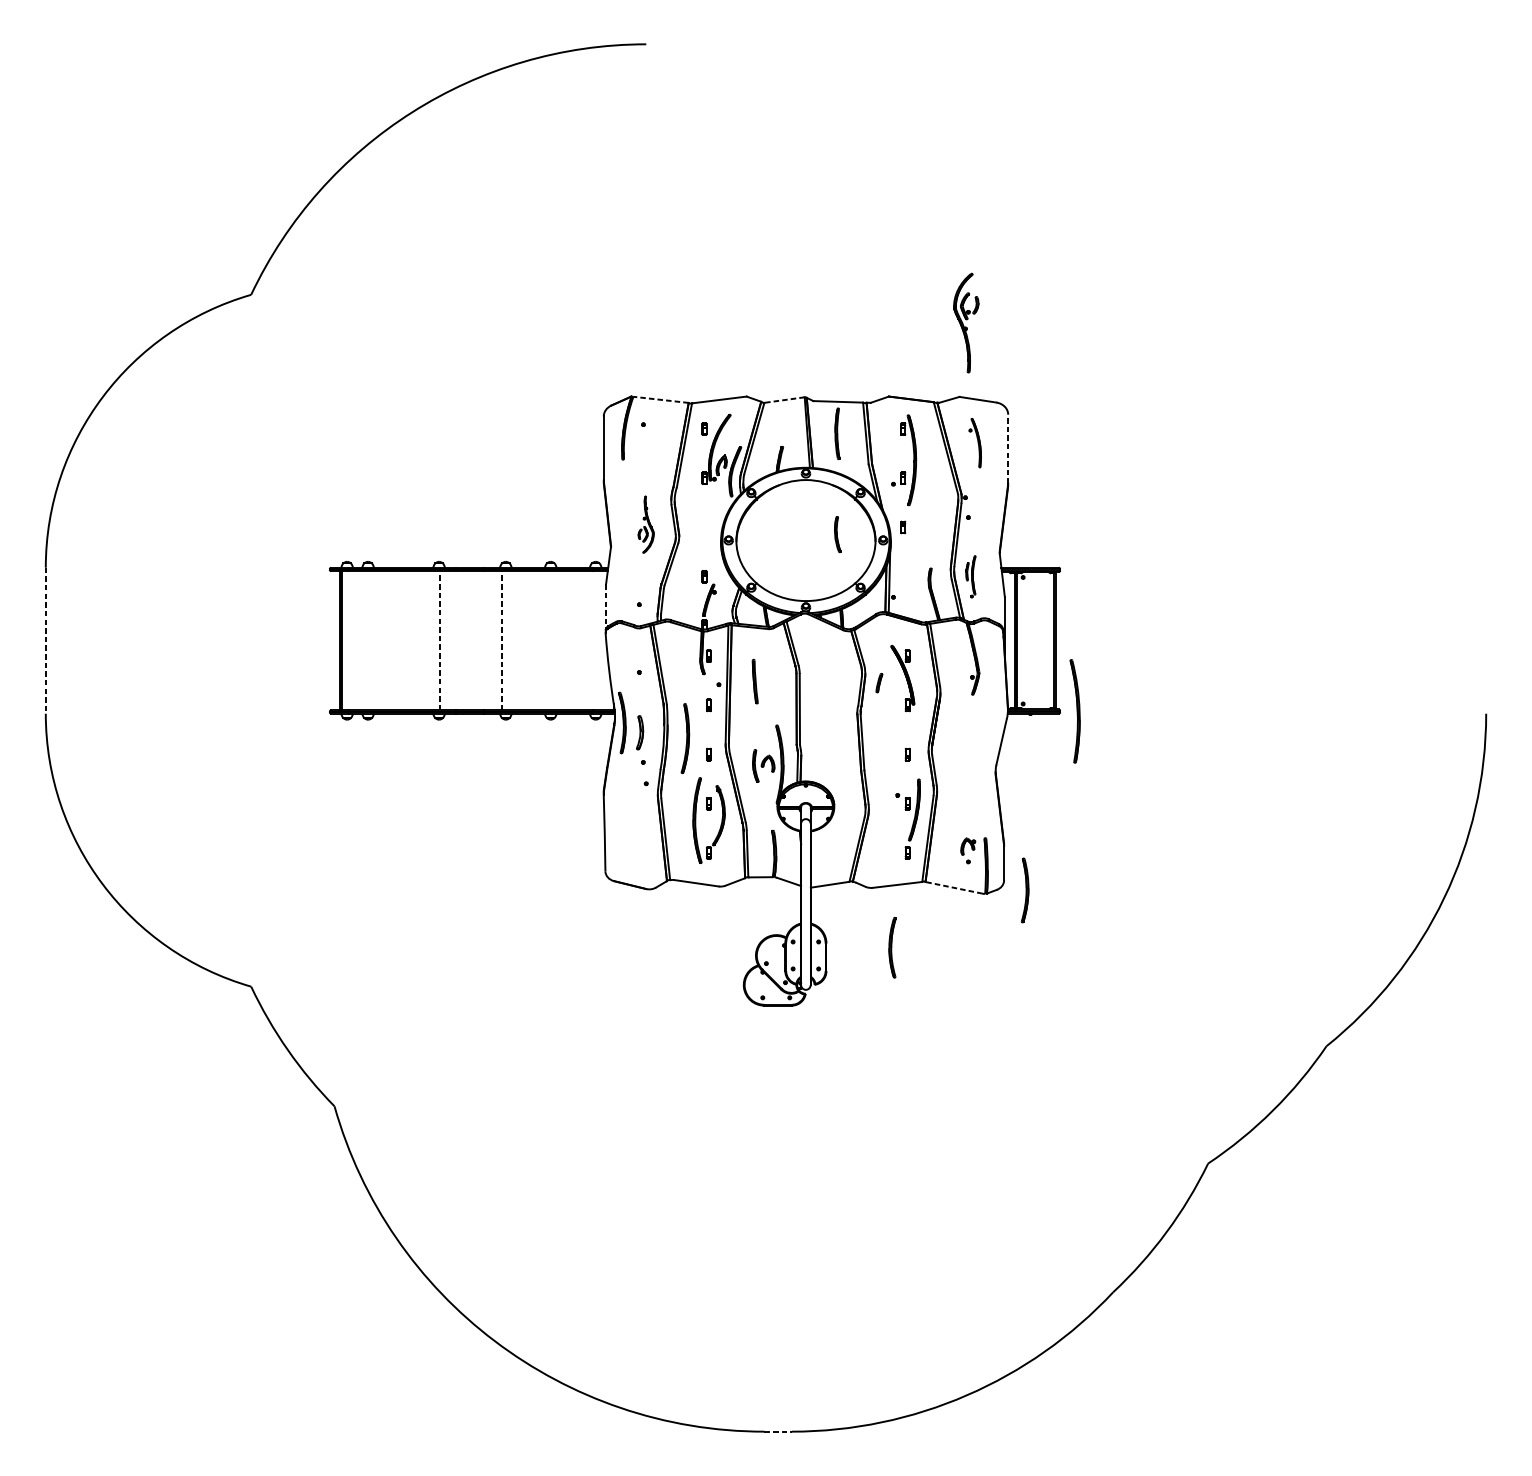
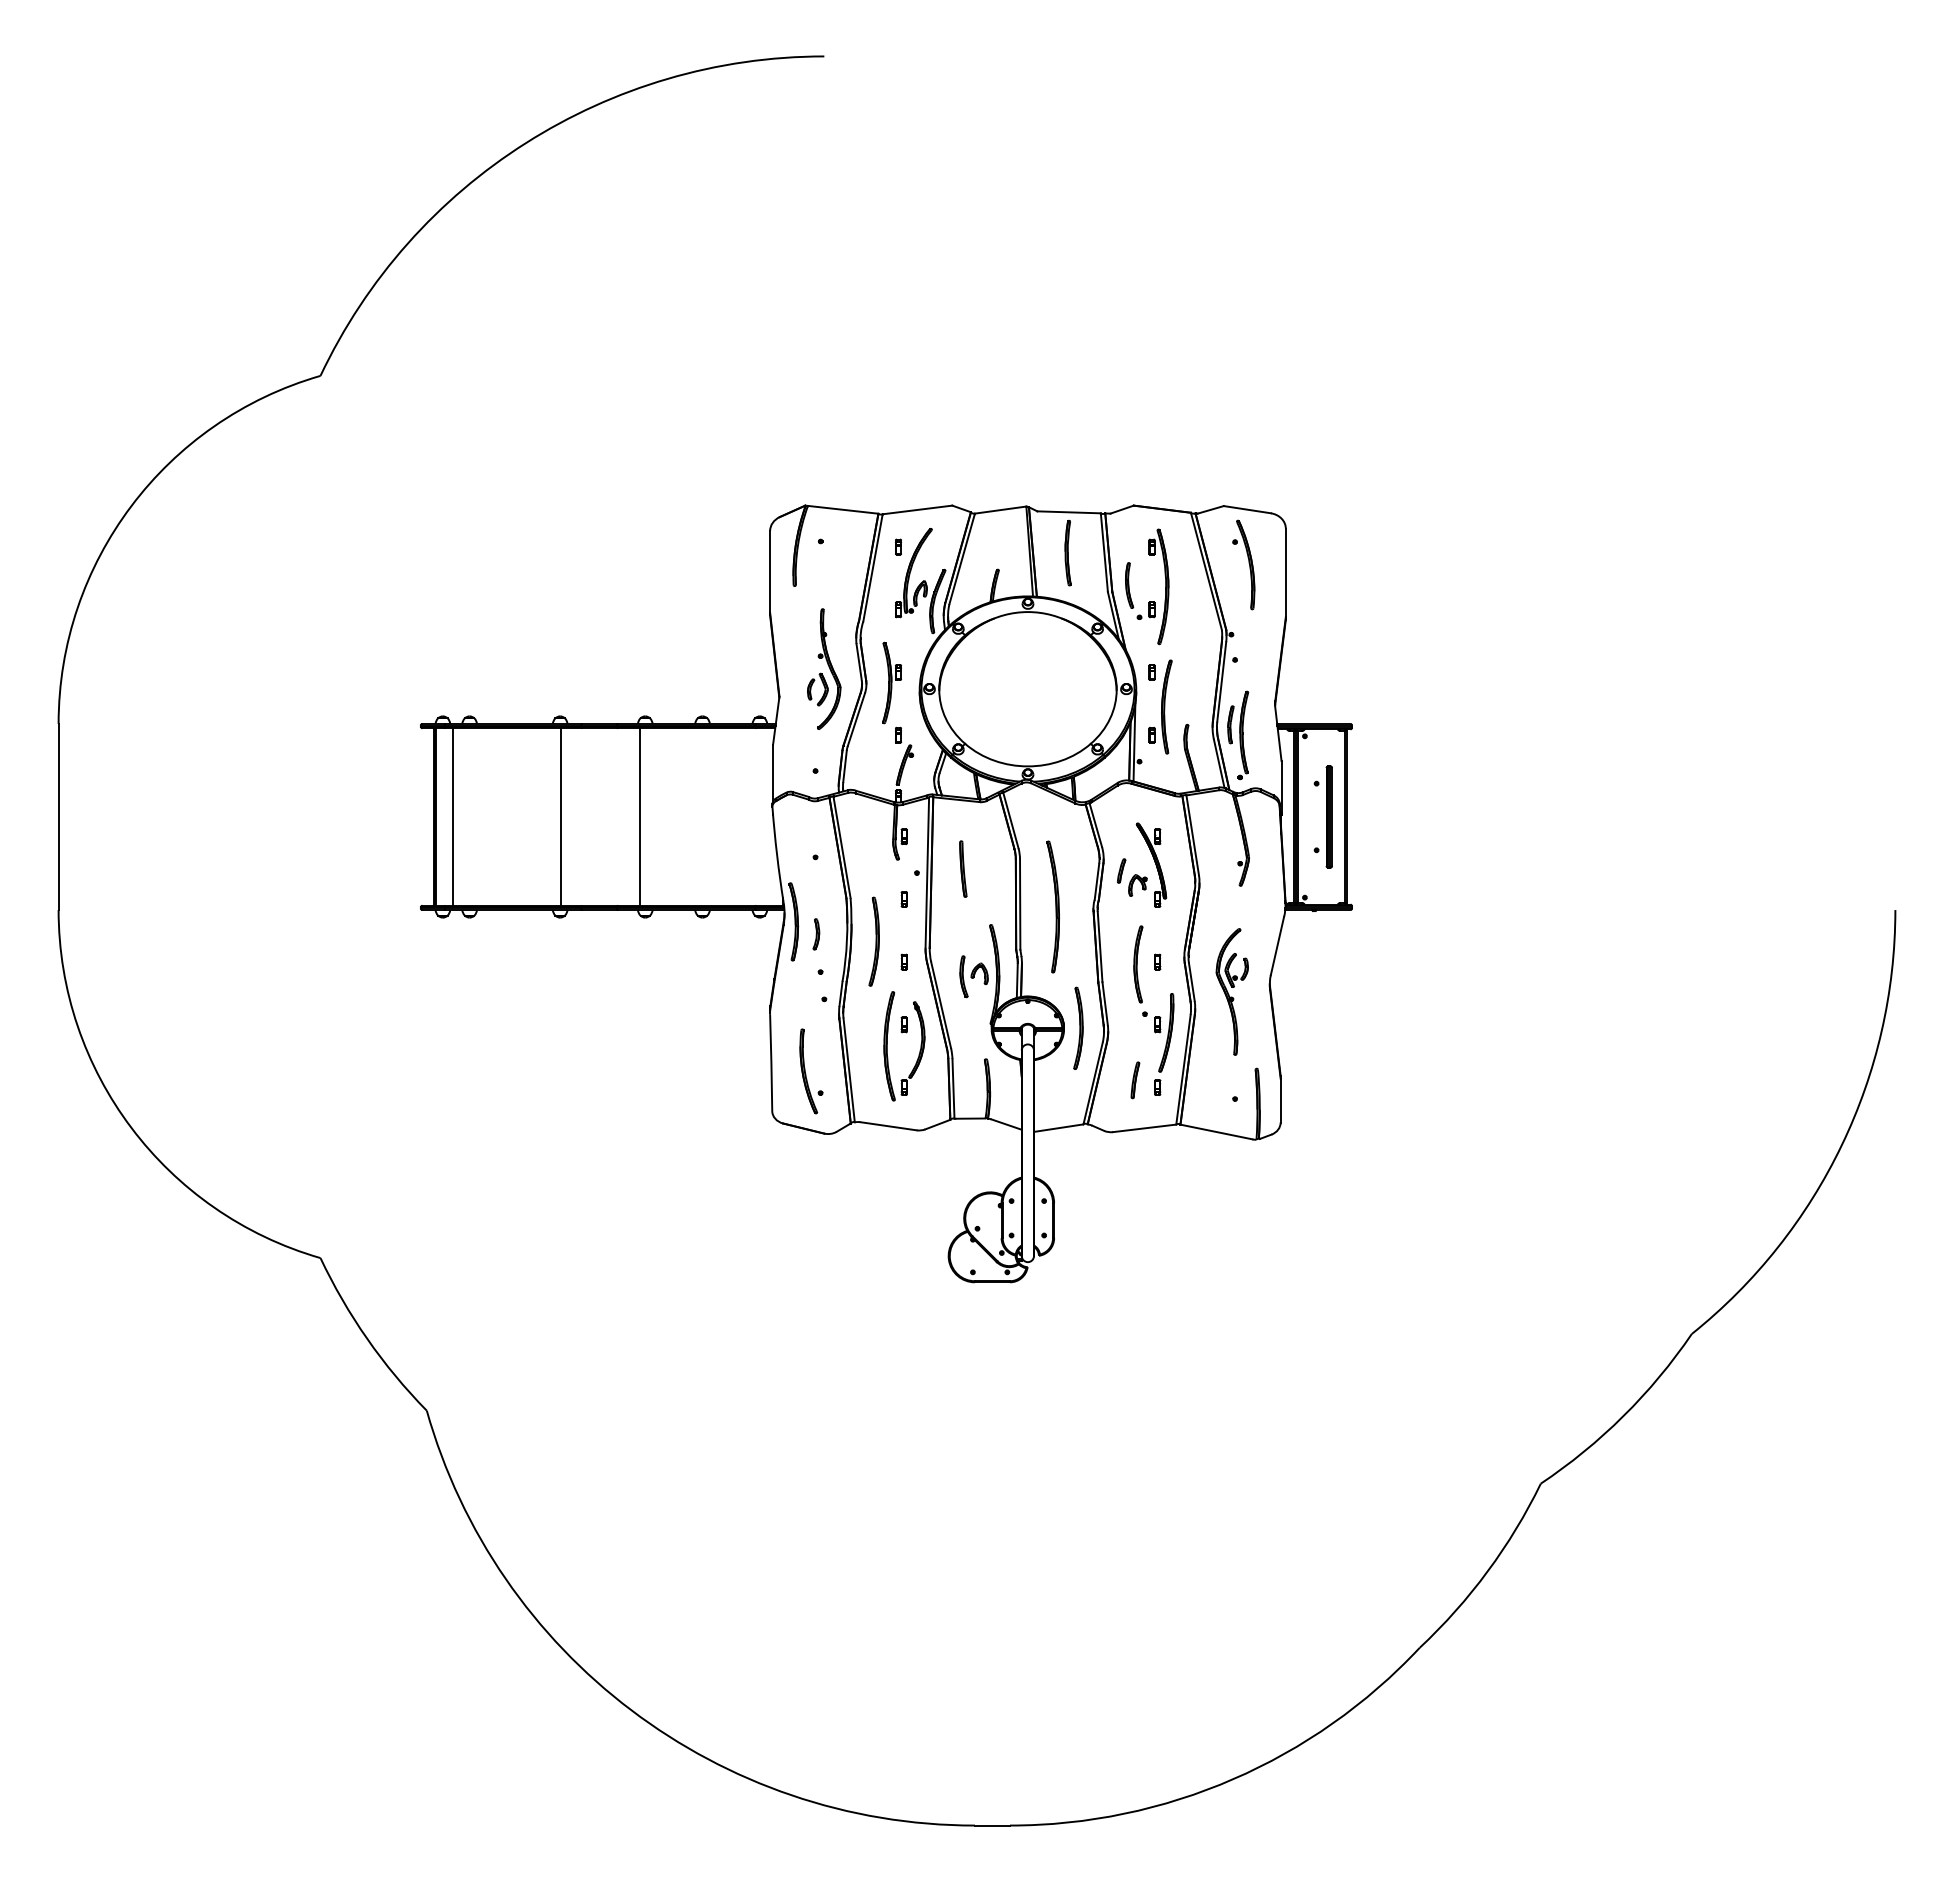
part: (965, 322) -> (1231, 991), moved
line: (660, 399) -> (842, 509), dashed -> solid
line: (784, 400) -> (1000, 510), dashed -> solid
part: (974, 442) -> (1243, 564), size x1.43
line: (1007, 449) -> (1285, 572), dashed -> solid
part: (646, 524) -> (824, 668), size x1.67
part: (837, 534) -> (1129, 585), moved
part: (699, 535) -> (892, 682), added
part: (909, 554) -> (1160, 706), added
part: (971, 576) -> (1238, 735), size x1.67
line: (606, 606) -> (773, 773), dashed -> solid
line: (354, 640) -> (452, 816), added
line: (440, 640) -> (561, 816), dashed -> solid
line: (502, 640) -> (640, 816), dashed -> solid
part: (1036, 640) -> (1322, 816), added
line: (45, 641) -> (58, 817), dashed -> solid
part: (1074, 710) -> (1052, 906), moved
part: (640, 732) -> (816, 934), size x0.71
part: (636, 840) -> (811, 1071), added
part: (967, 846) -> (1137, 885), moved
part: (890, 847) -> (1135, 1080), added
line: (954, 888) -> (1217, 1132), dashed -> solid
part: (1025, 889) -> (1078, 1027), moved
part: (892, 947) -> (1138, 964), moved
line: (778, 1431) -> (992, 1825), dashed -> solid

